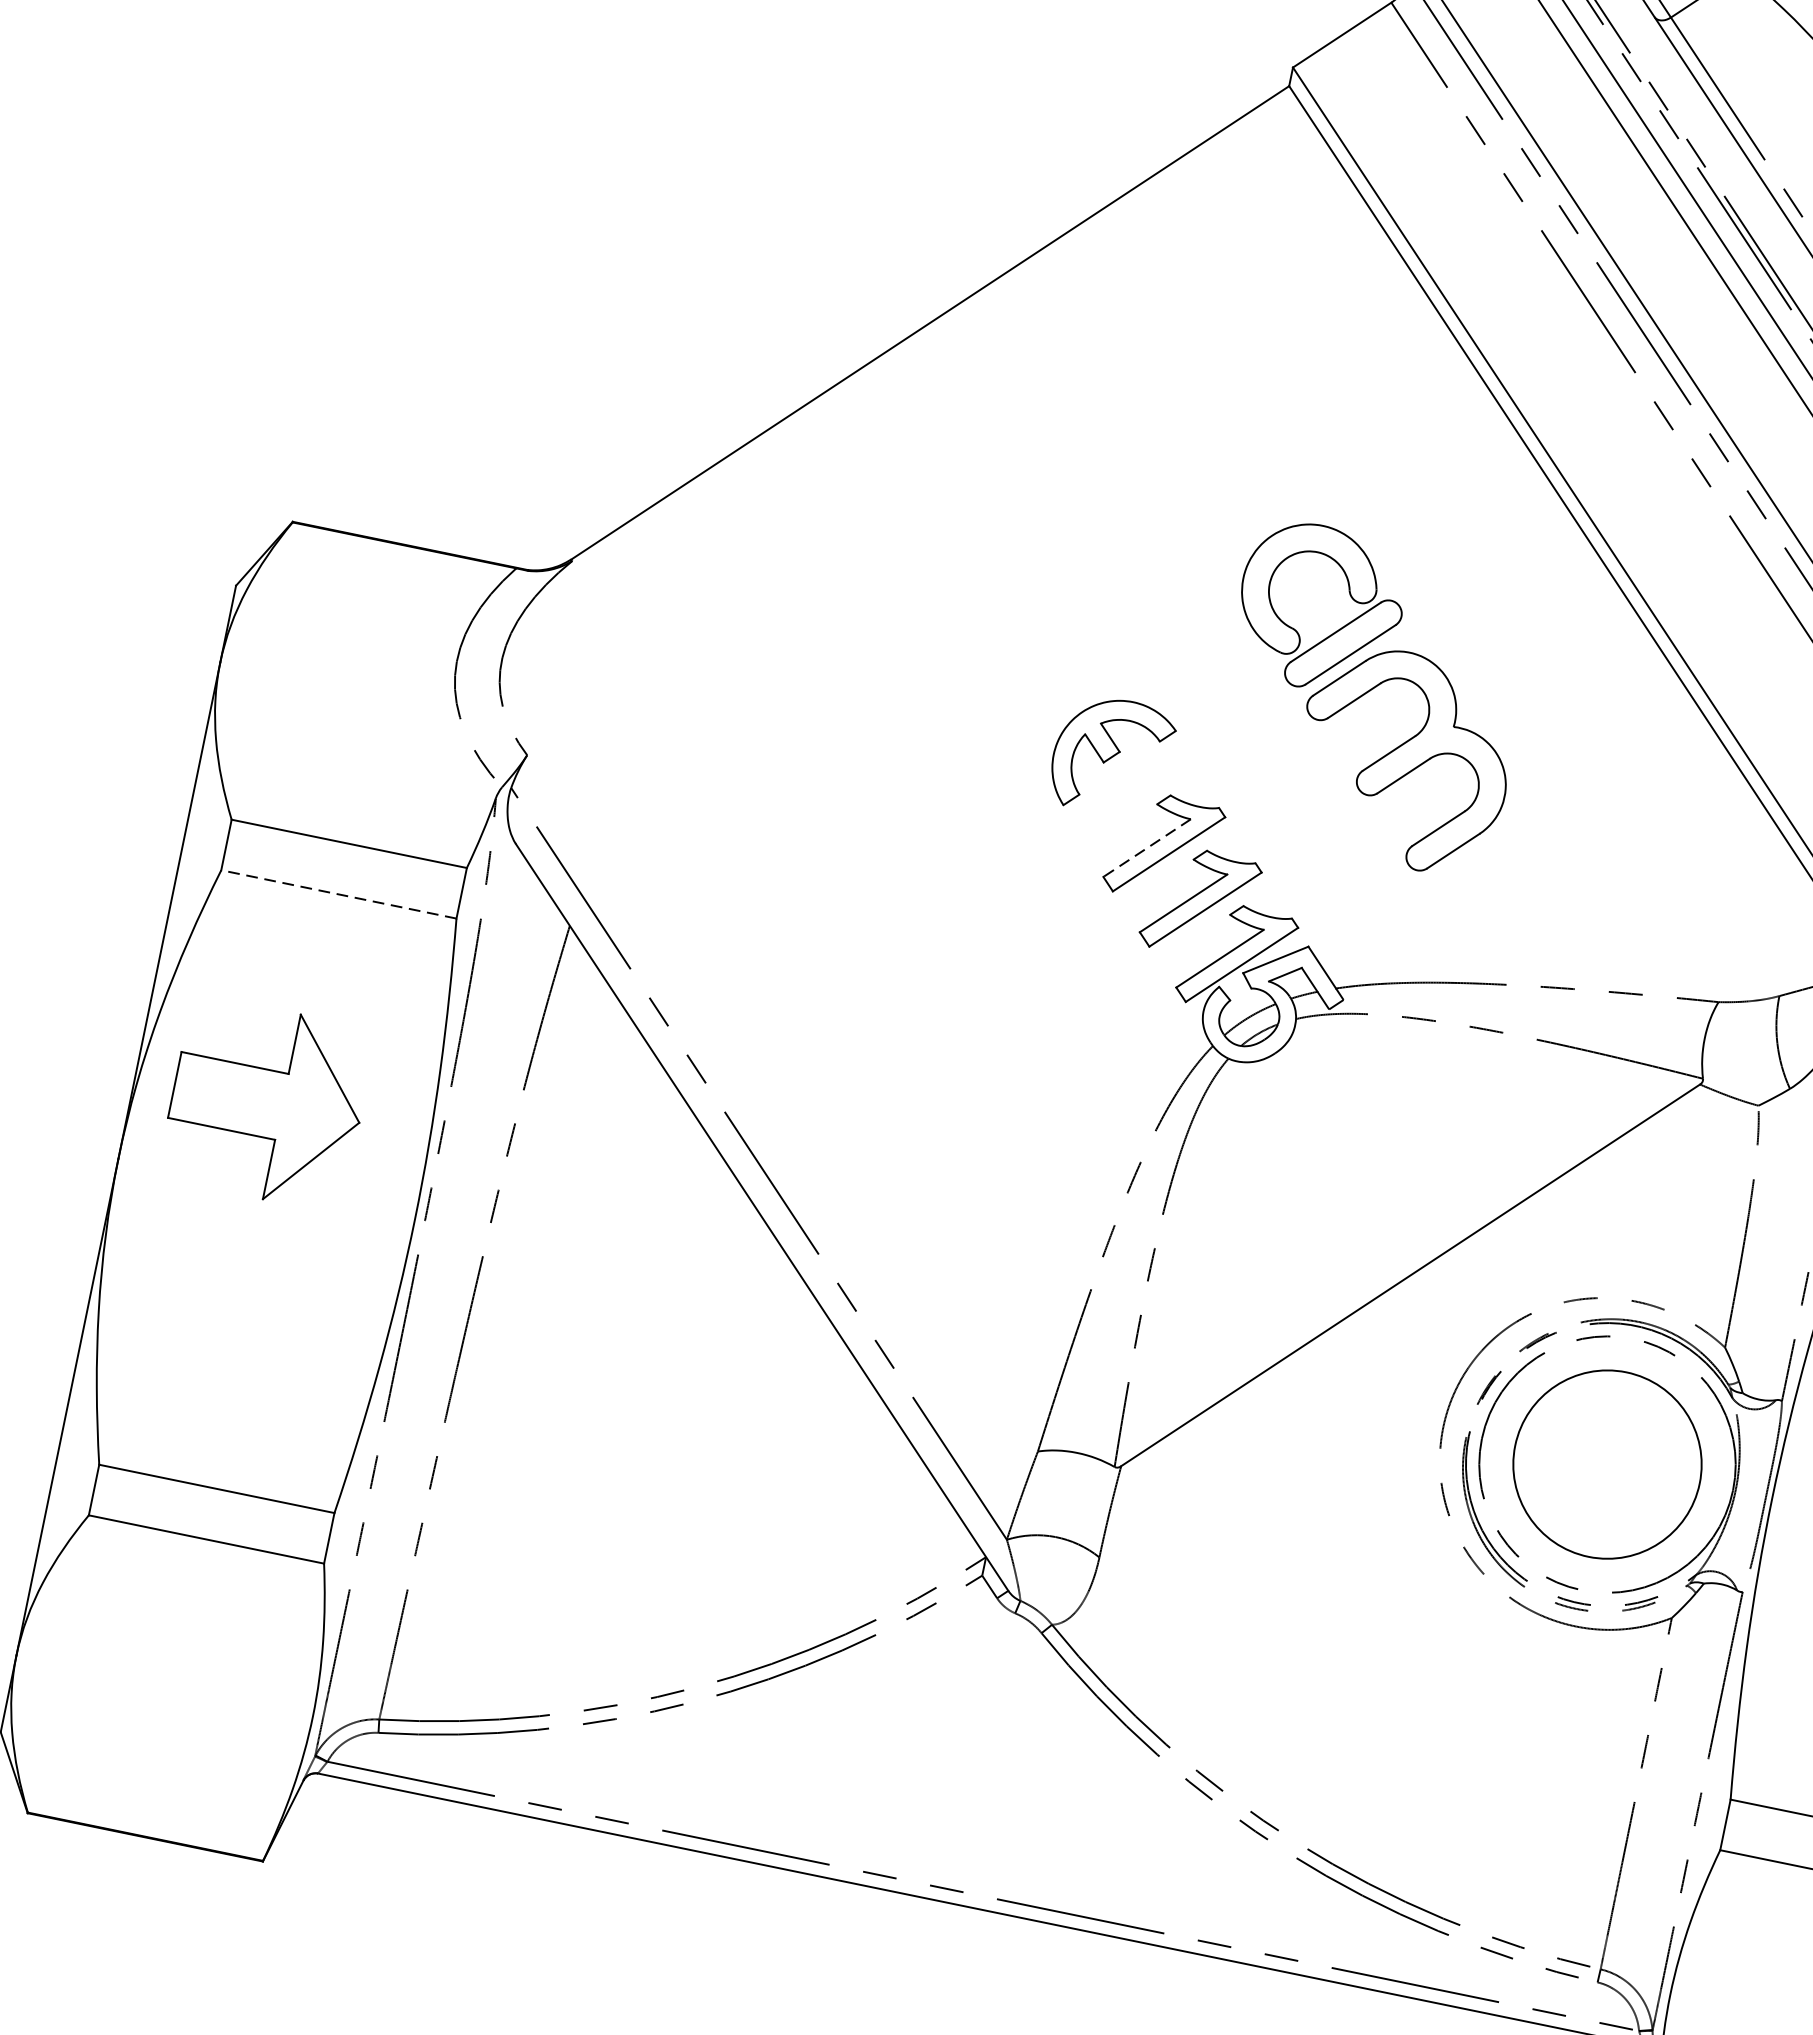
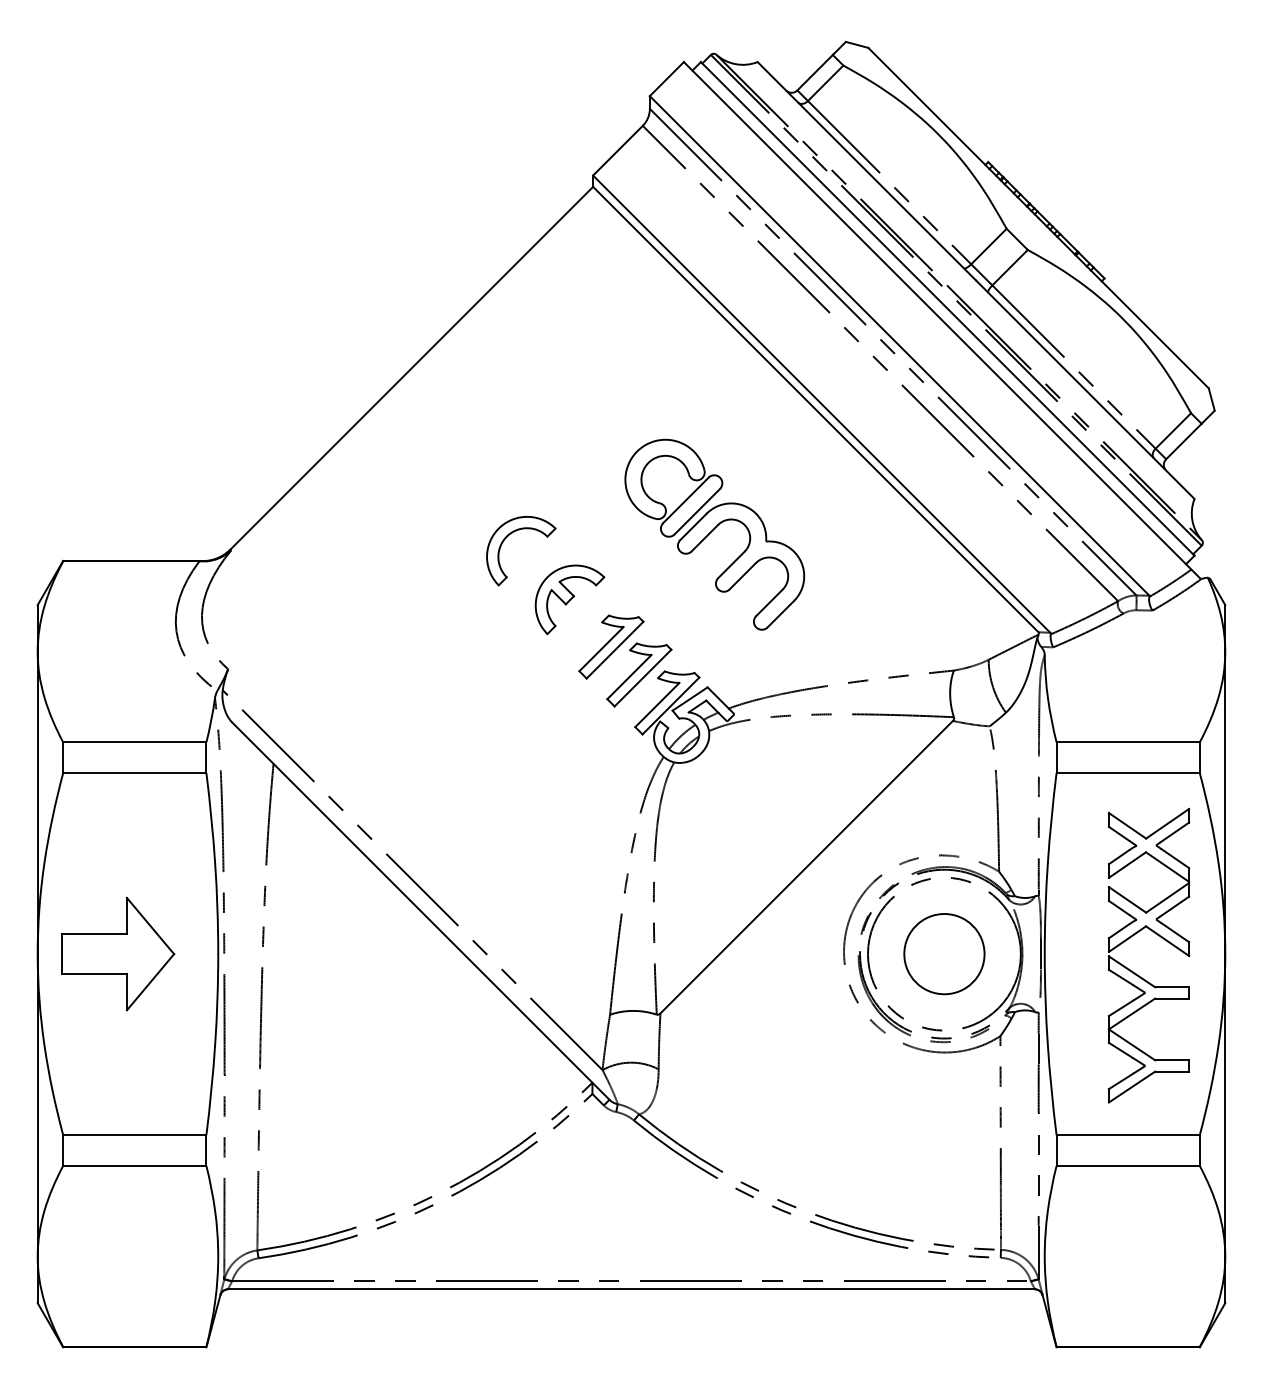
part: (1024, 638) -> (504, 541), added
line: (1147, 848) -> (601, 649), dashed -> solid
line: (338, 894) -> (134, 773), dashed -> solid
part: (267, 1104) -> (118, 954), moved
circle: (1607, 1465) -> (944, 954), size x0.71

